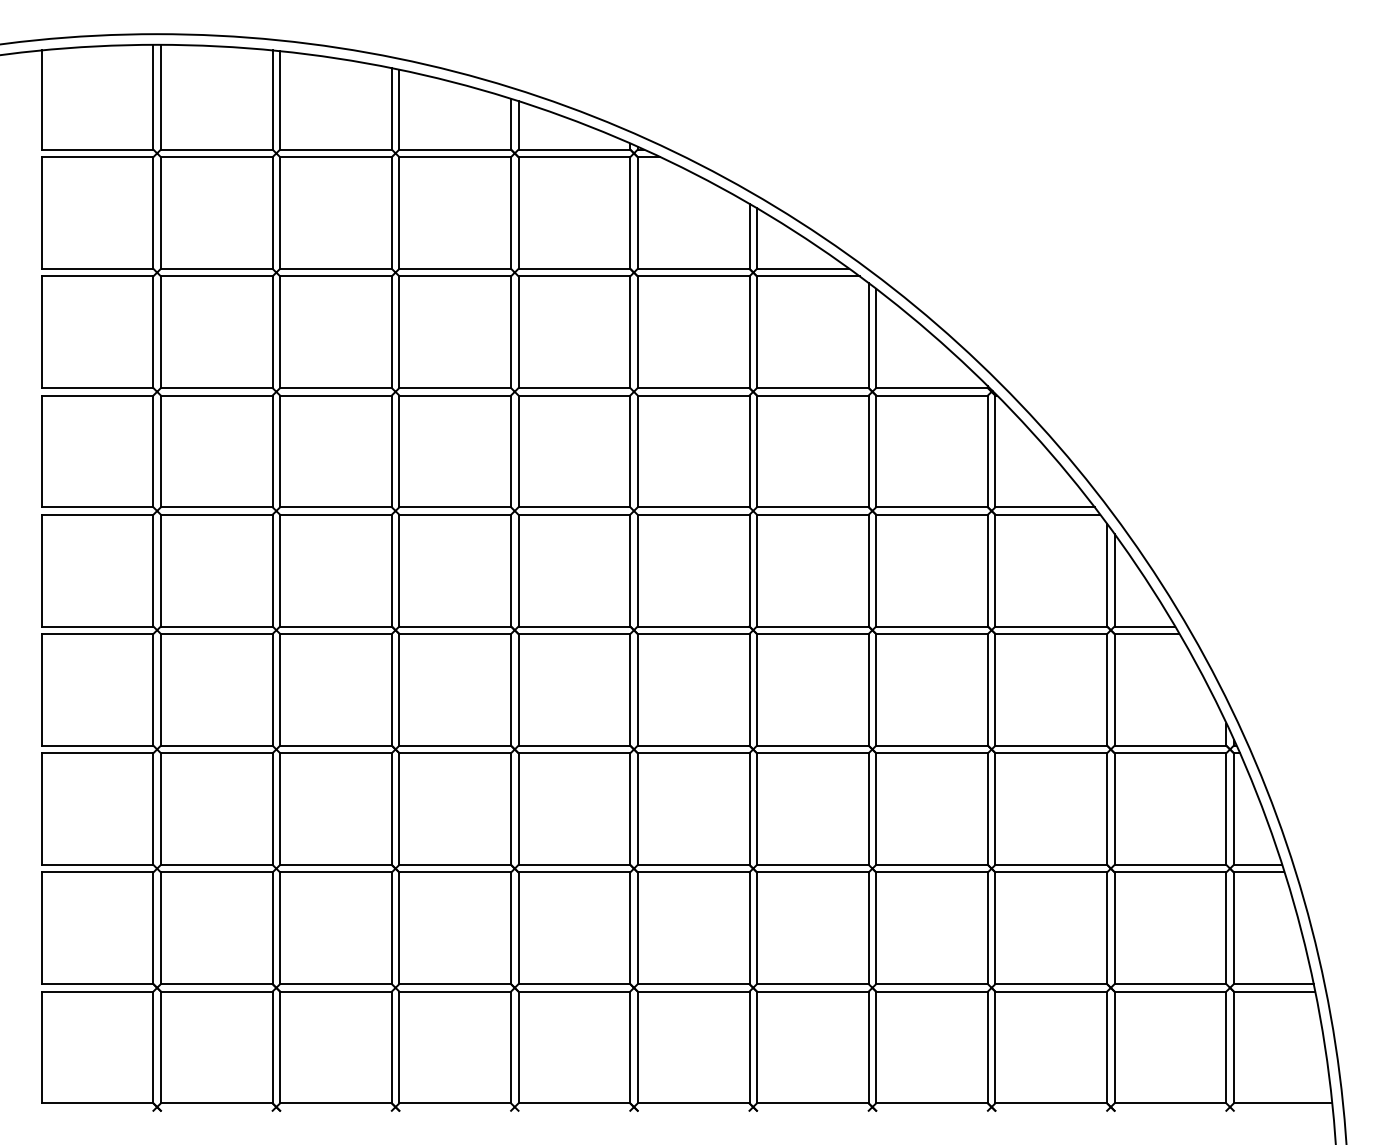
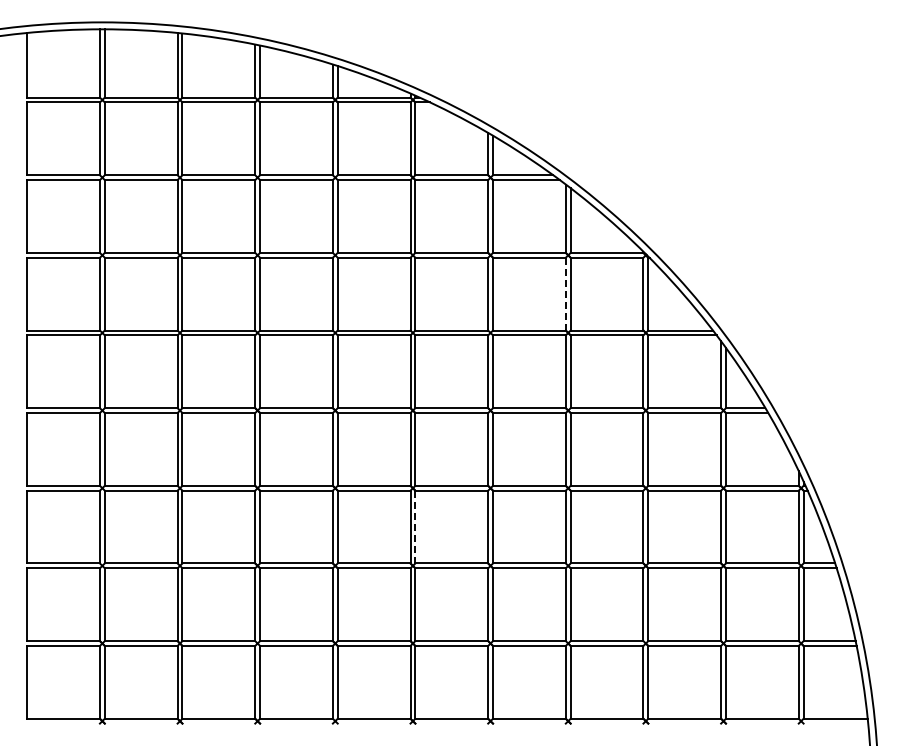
line: (868, 450) -> (565, 293), solid -> dashed
line: (637, 809) -> (415, 527), solid -> dashed

